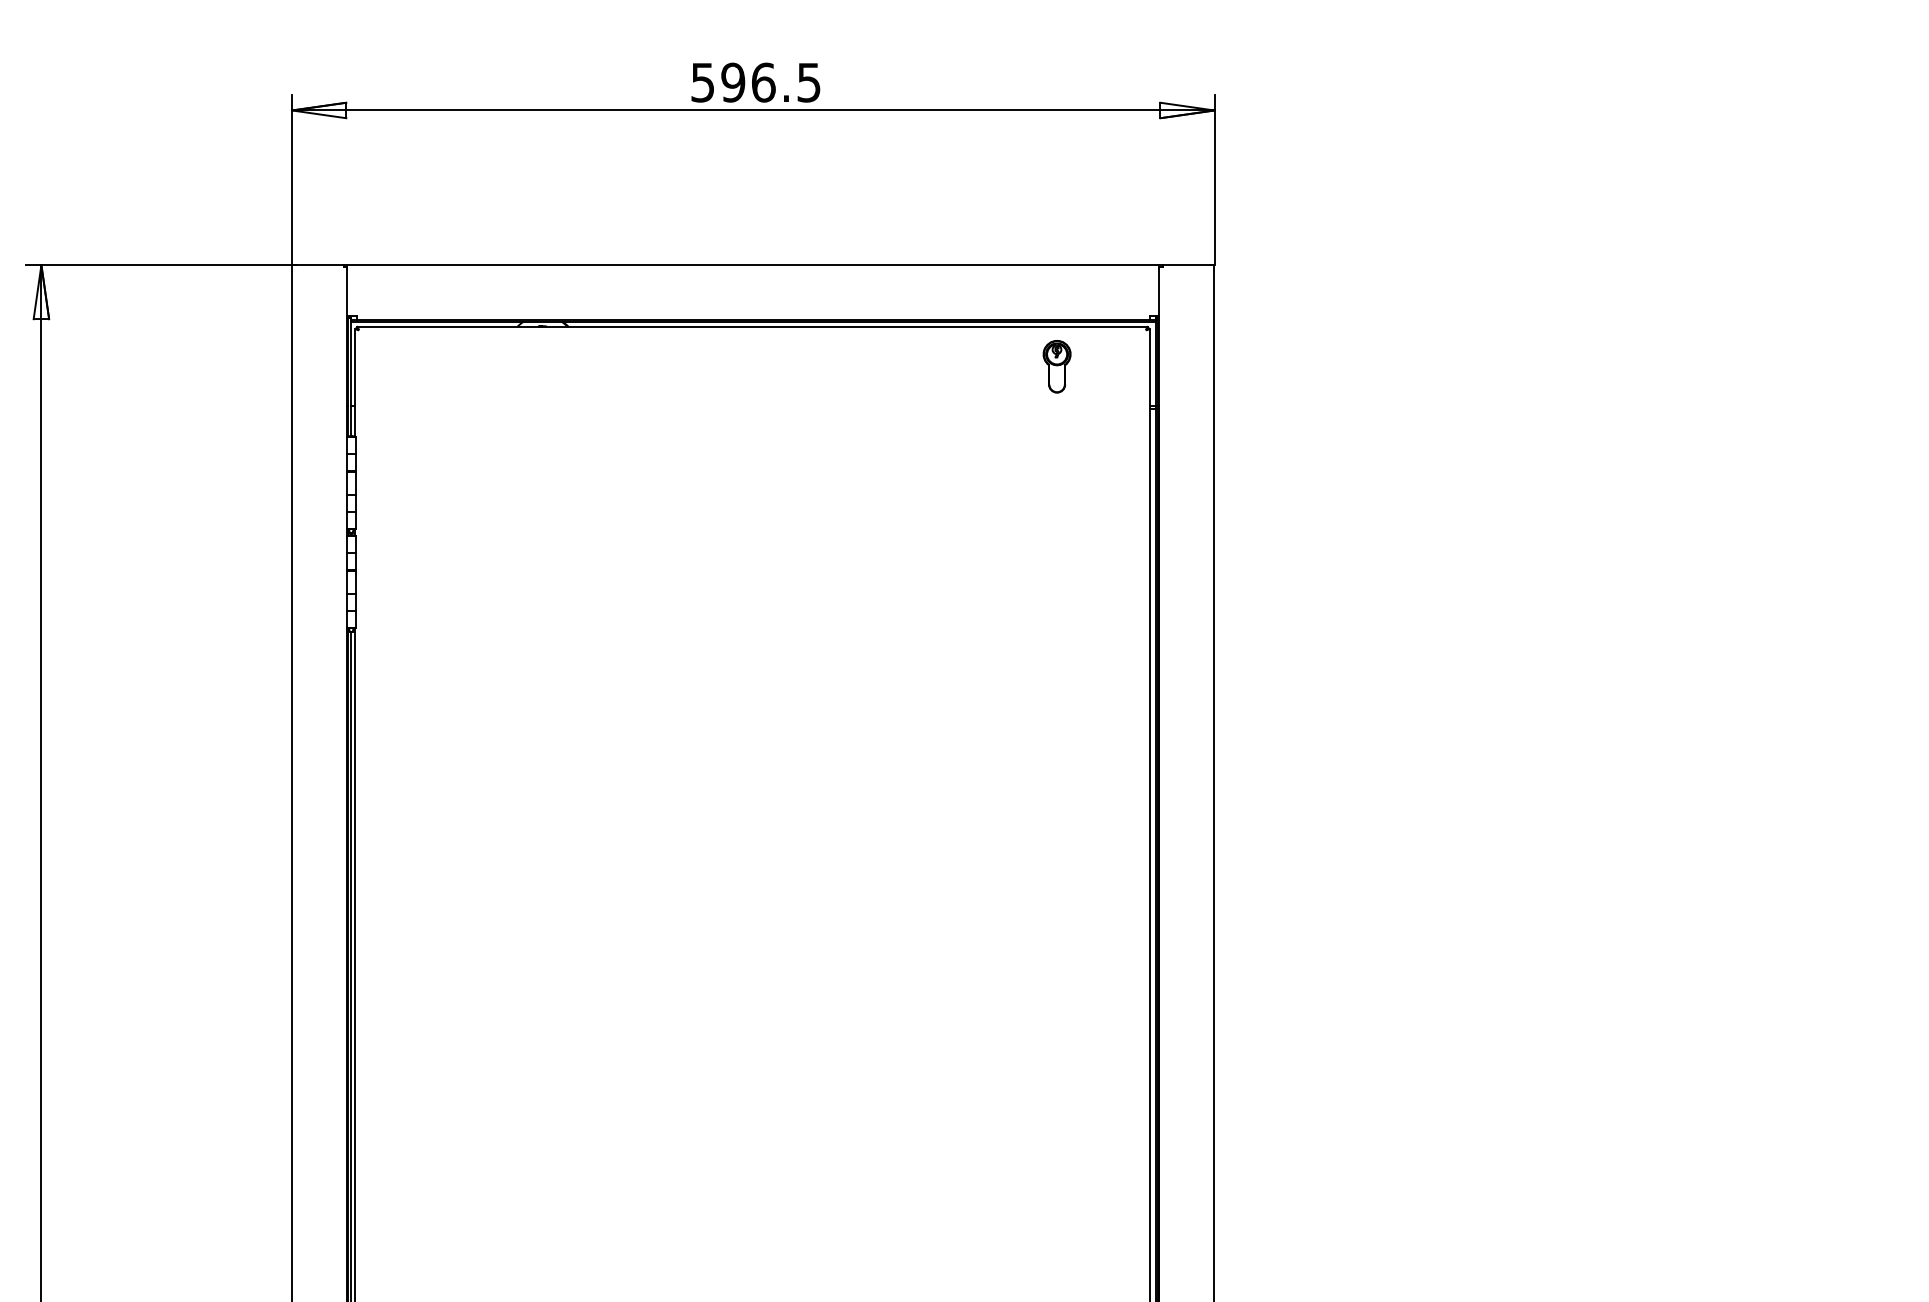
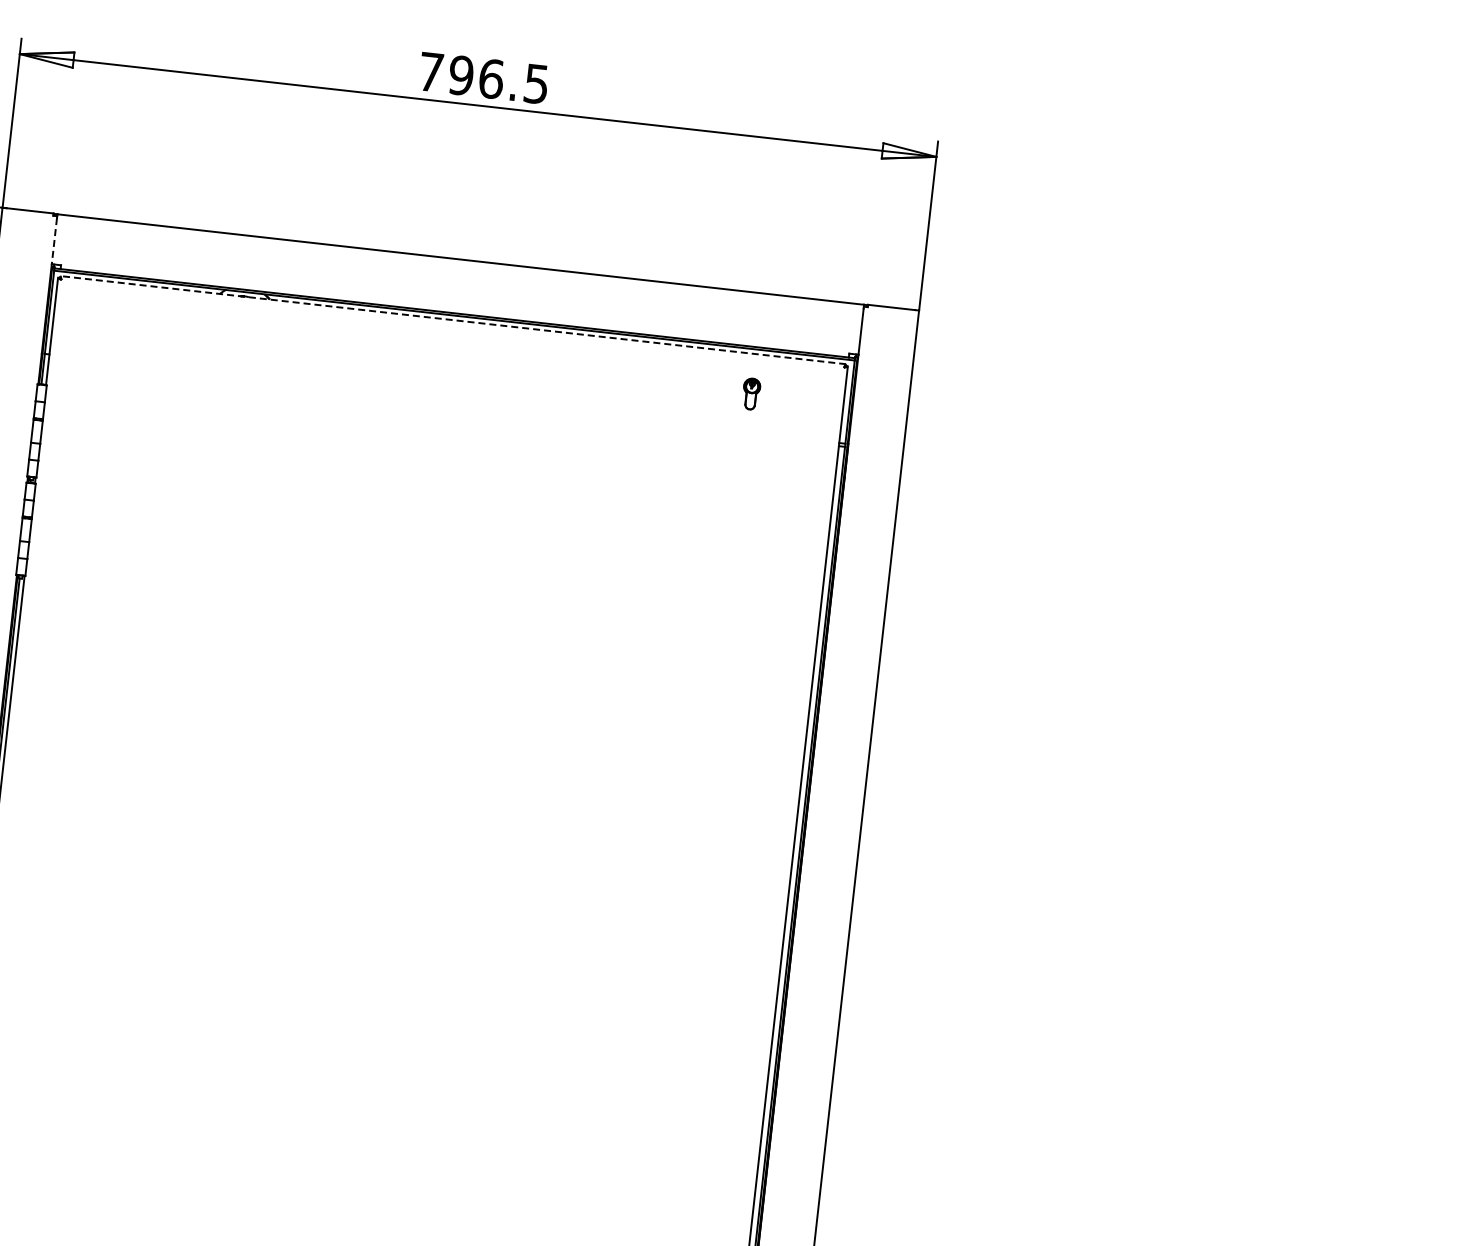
text: (702, 82) -> (430, 72), 596.5 -> 796.5
line: (347, 293) -> (54, 242), solid -> dashed
line: (752, 326) -> (453, 320), solid -> dashed
part: (1056, 366) -> (750, 393), size x0.6

